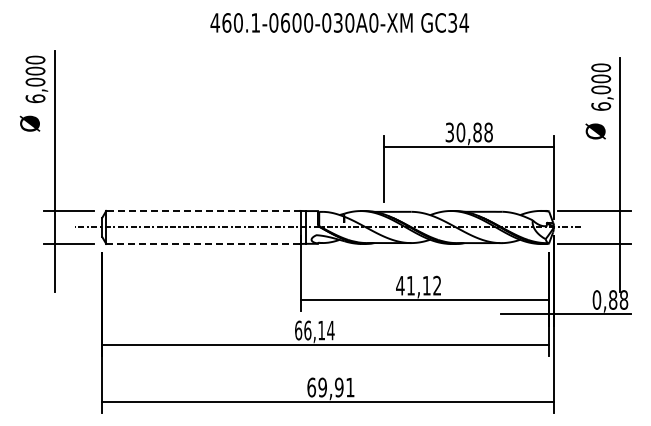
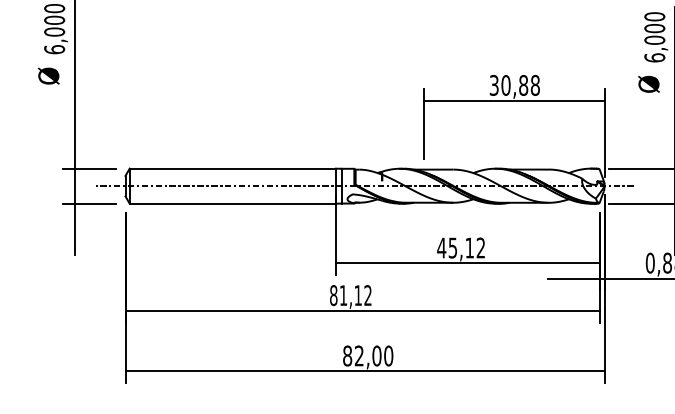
line: (202, 210) -> (231, 168), dashed -> solid
line: (203, 243) -> (232, 203), dashed -> solid
text: (410, 285) -> (452, 247), 41,12 -> 45,12
text: (314, 330) -> (350, 295), 66,14 -> 81,12
text: (330, 387) -> (367, 355), 69,91 -> 82,00

